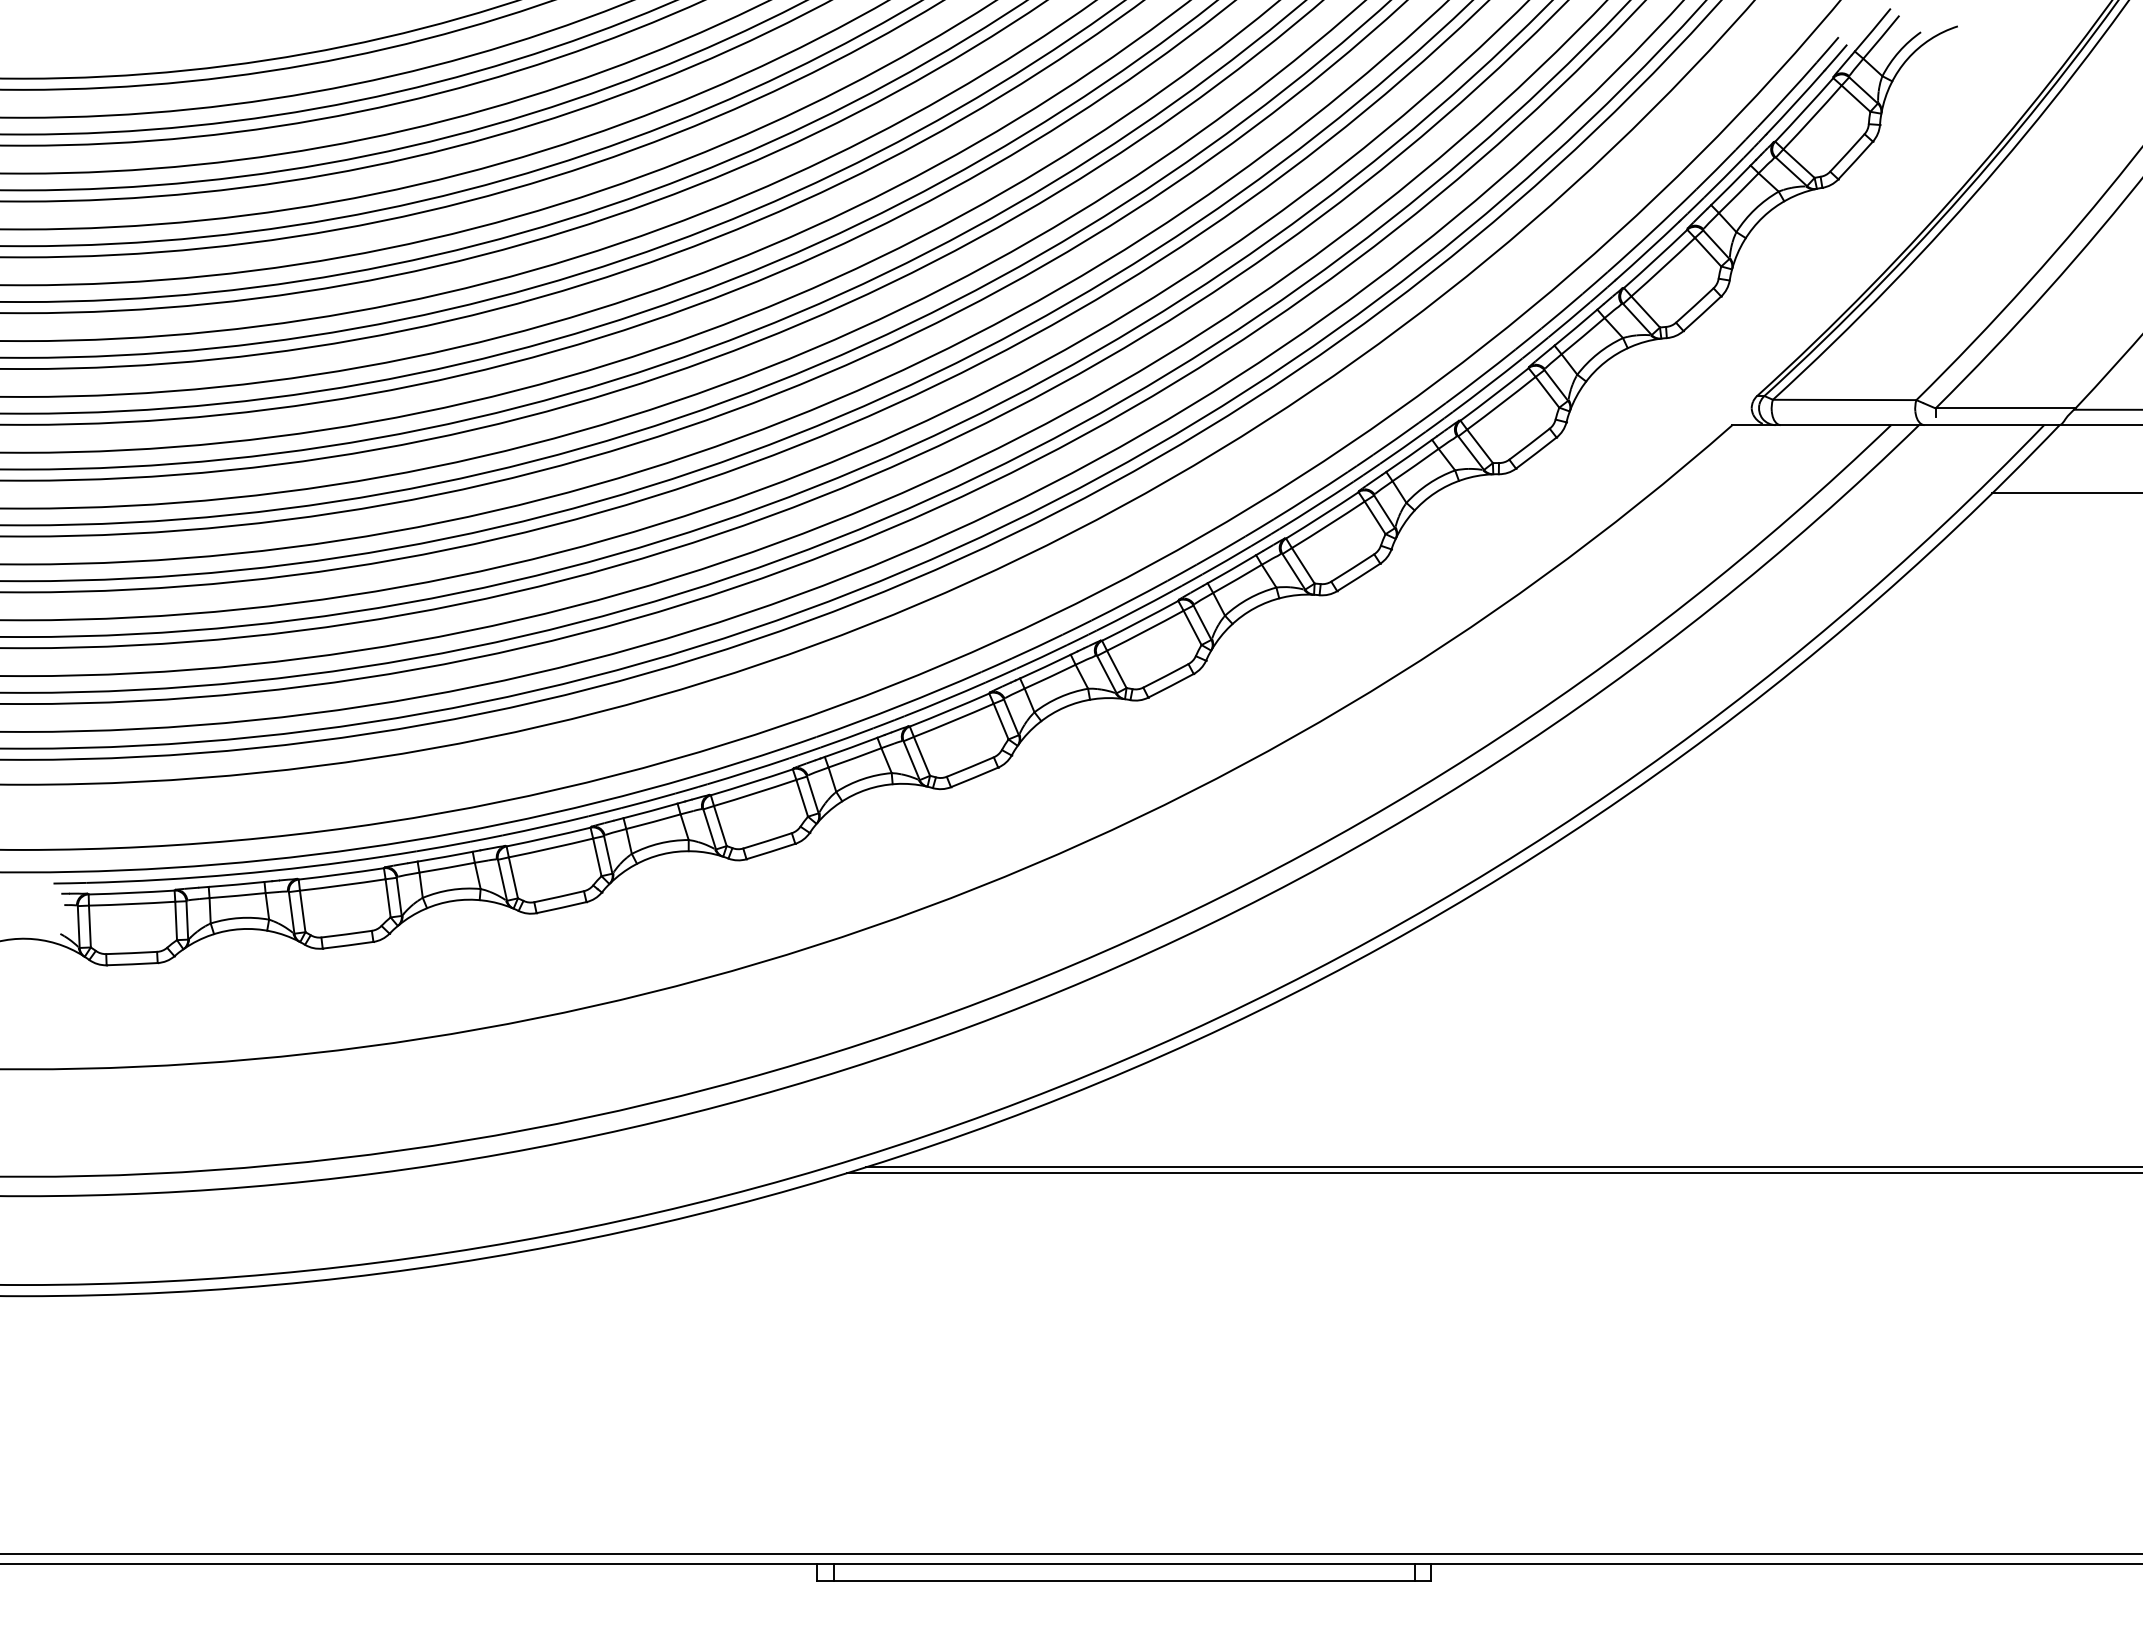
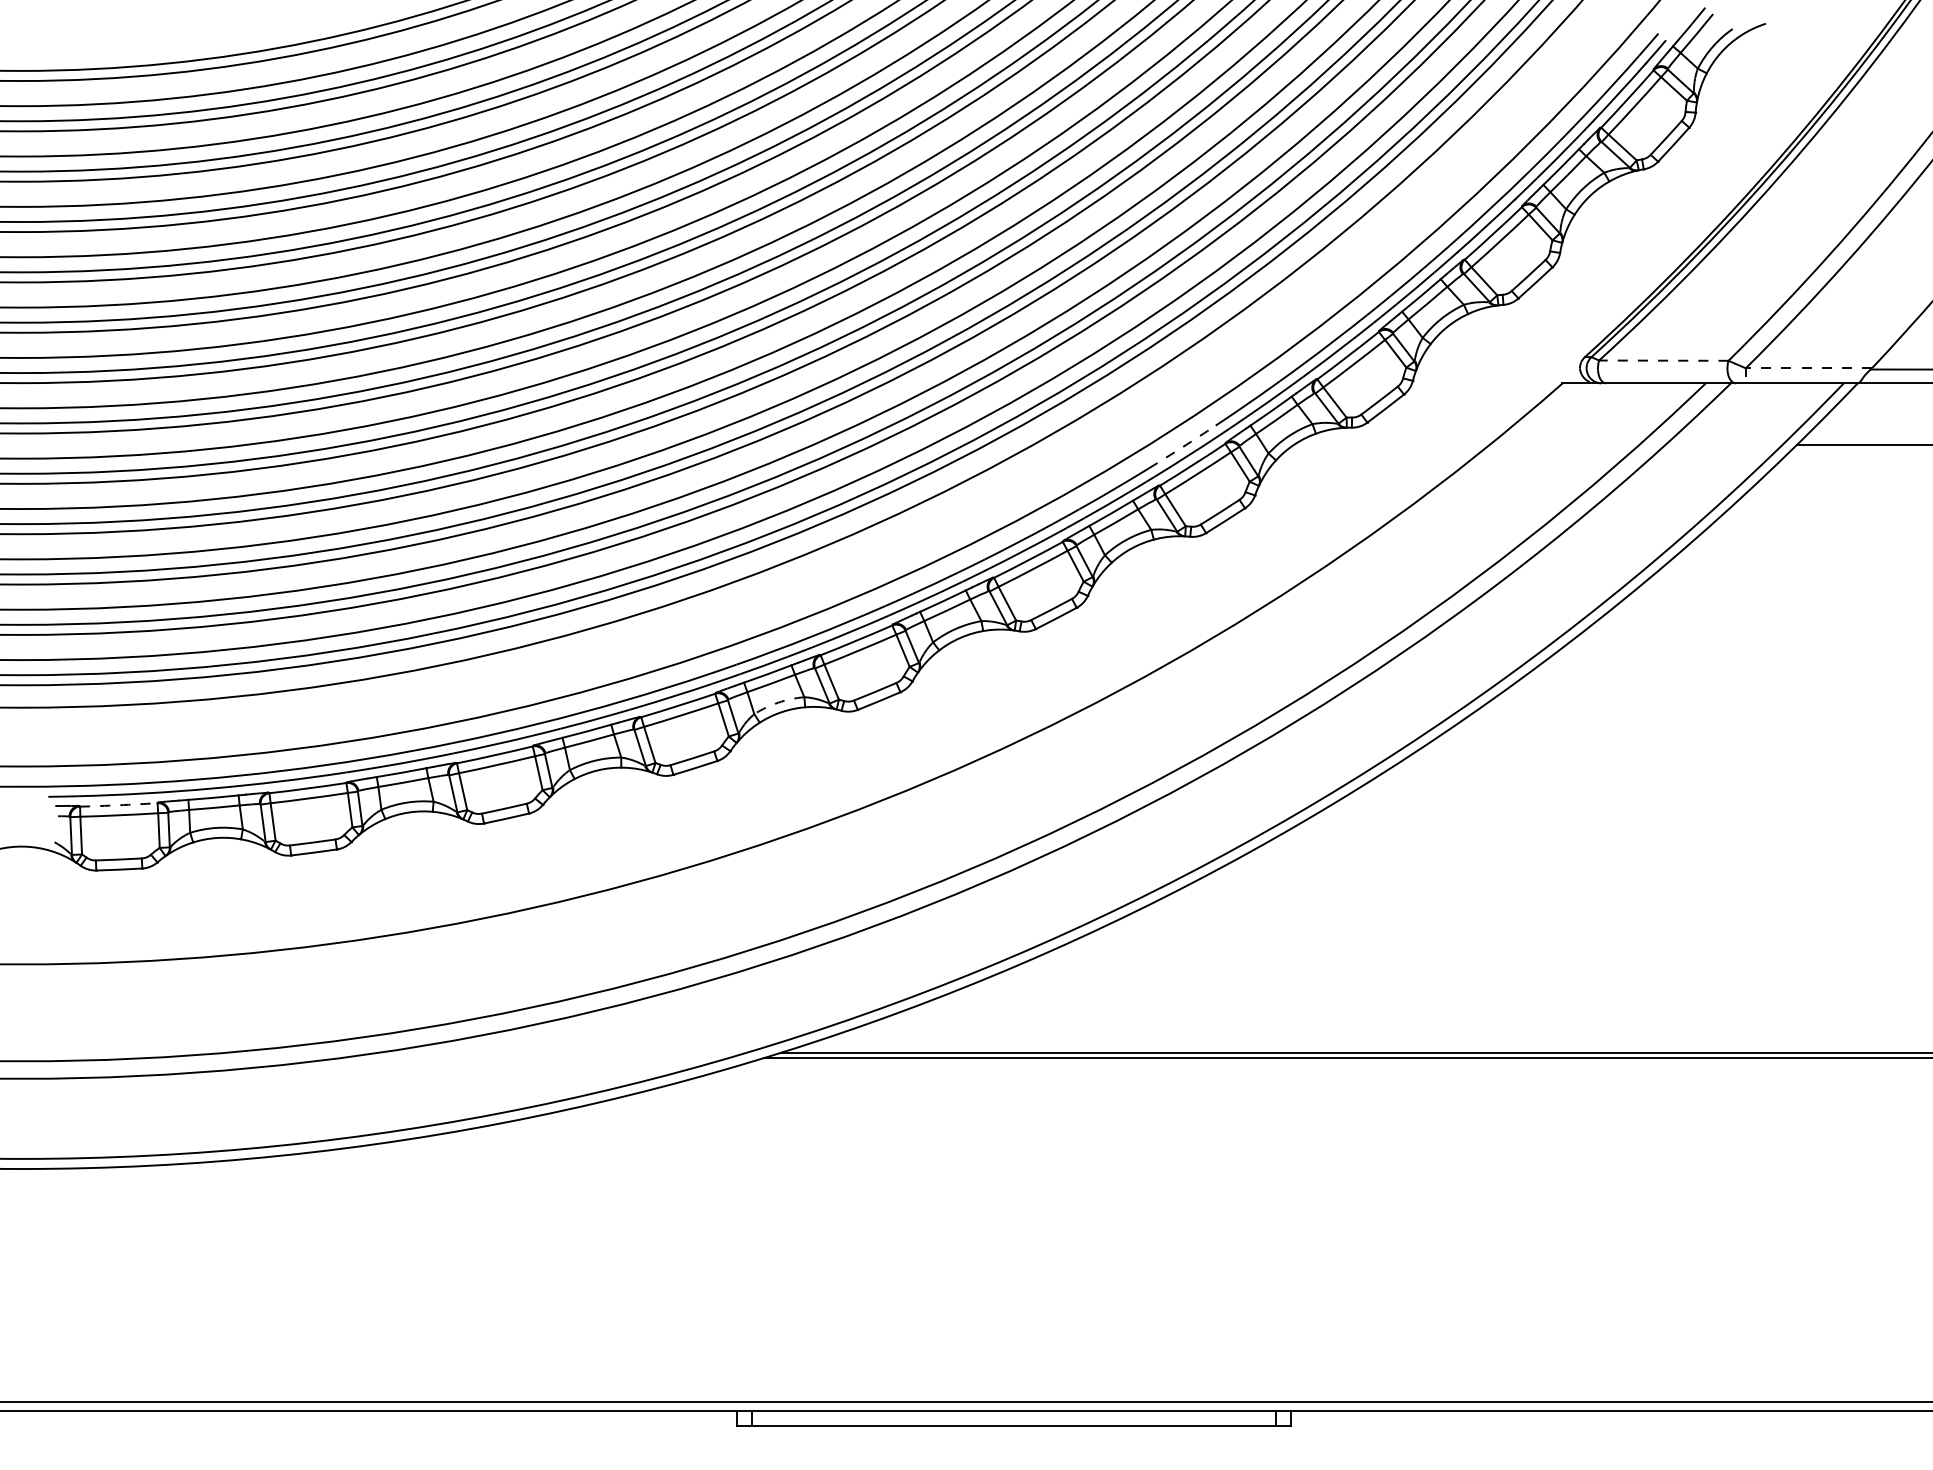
line: (1844, 399) -> (1663, 360), solid -> dashed
line: (2005, 408) -> (1808, 368), solid -> dashed
arc: (1311, 495) -> (1182, 446), solid -> dashed
arc: (862, 779) -> (778, 702), solid -> dashed
arc: (131, 892) -> (118, 804), solid -> dashed

